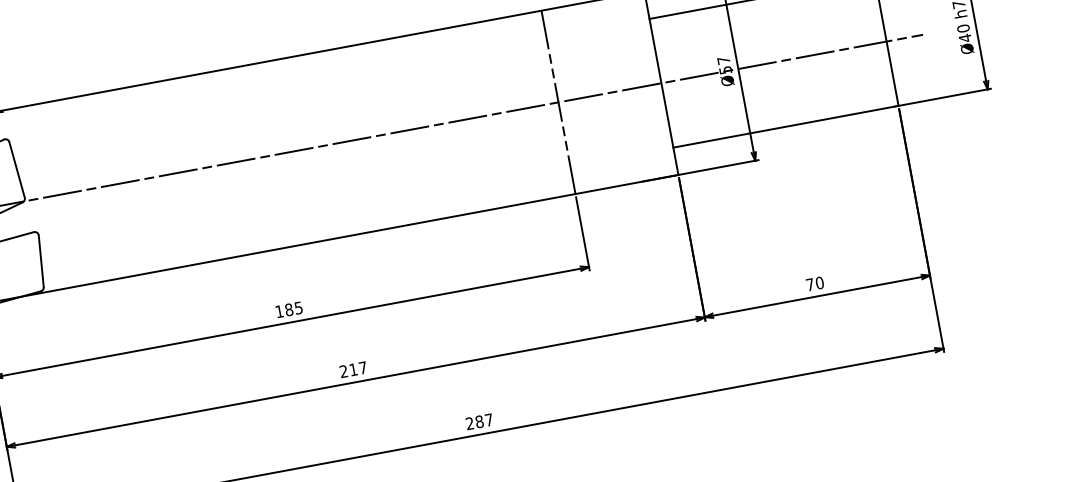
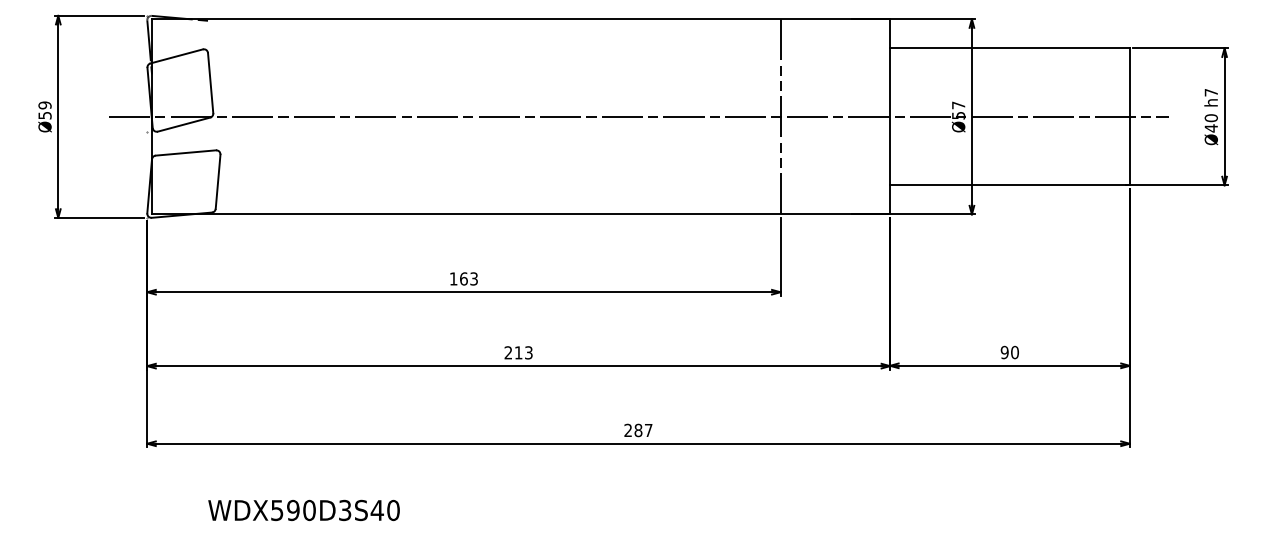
text: (809, 284) -> (1004, 352), 70 -> 90
text: (293, 308) -> (468, 278), 185 -> 163
text: (362, 367) -> (528, 352), 217 -> 213

